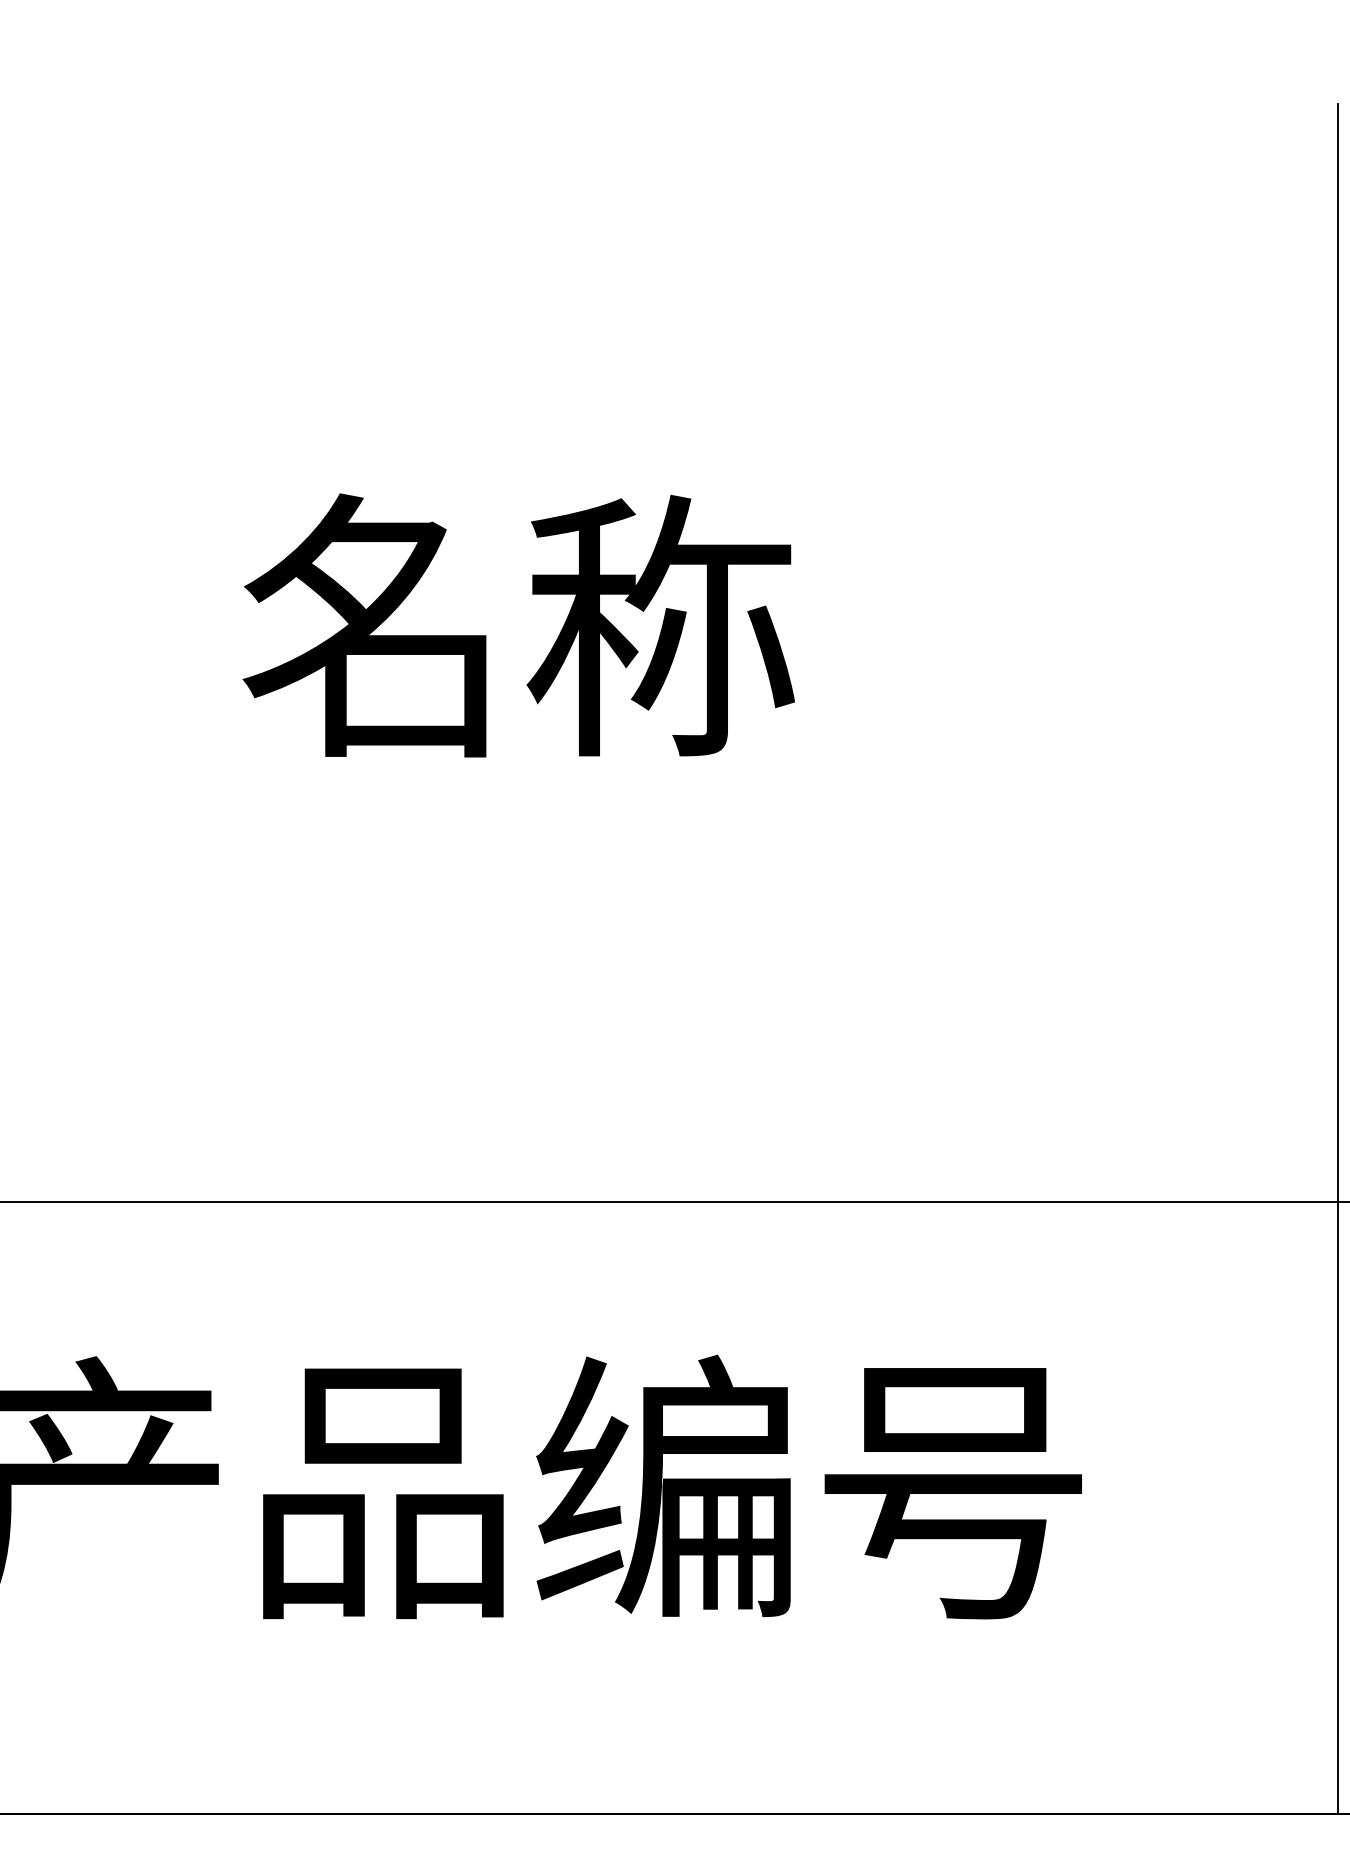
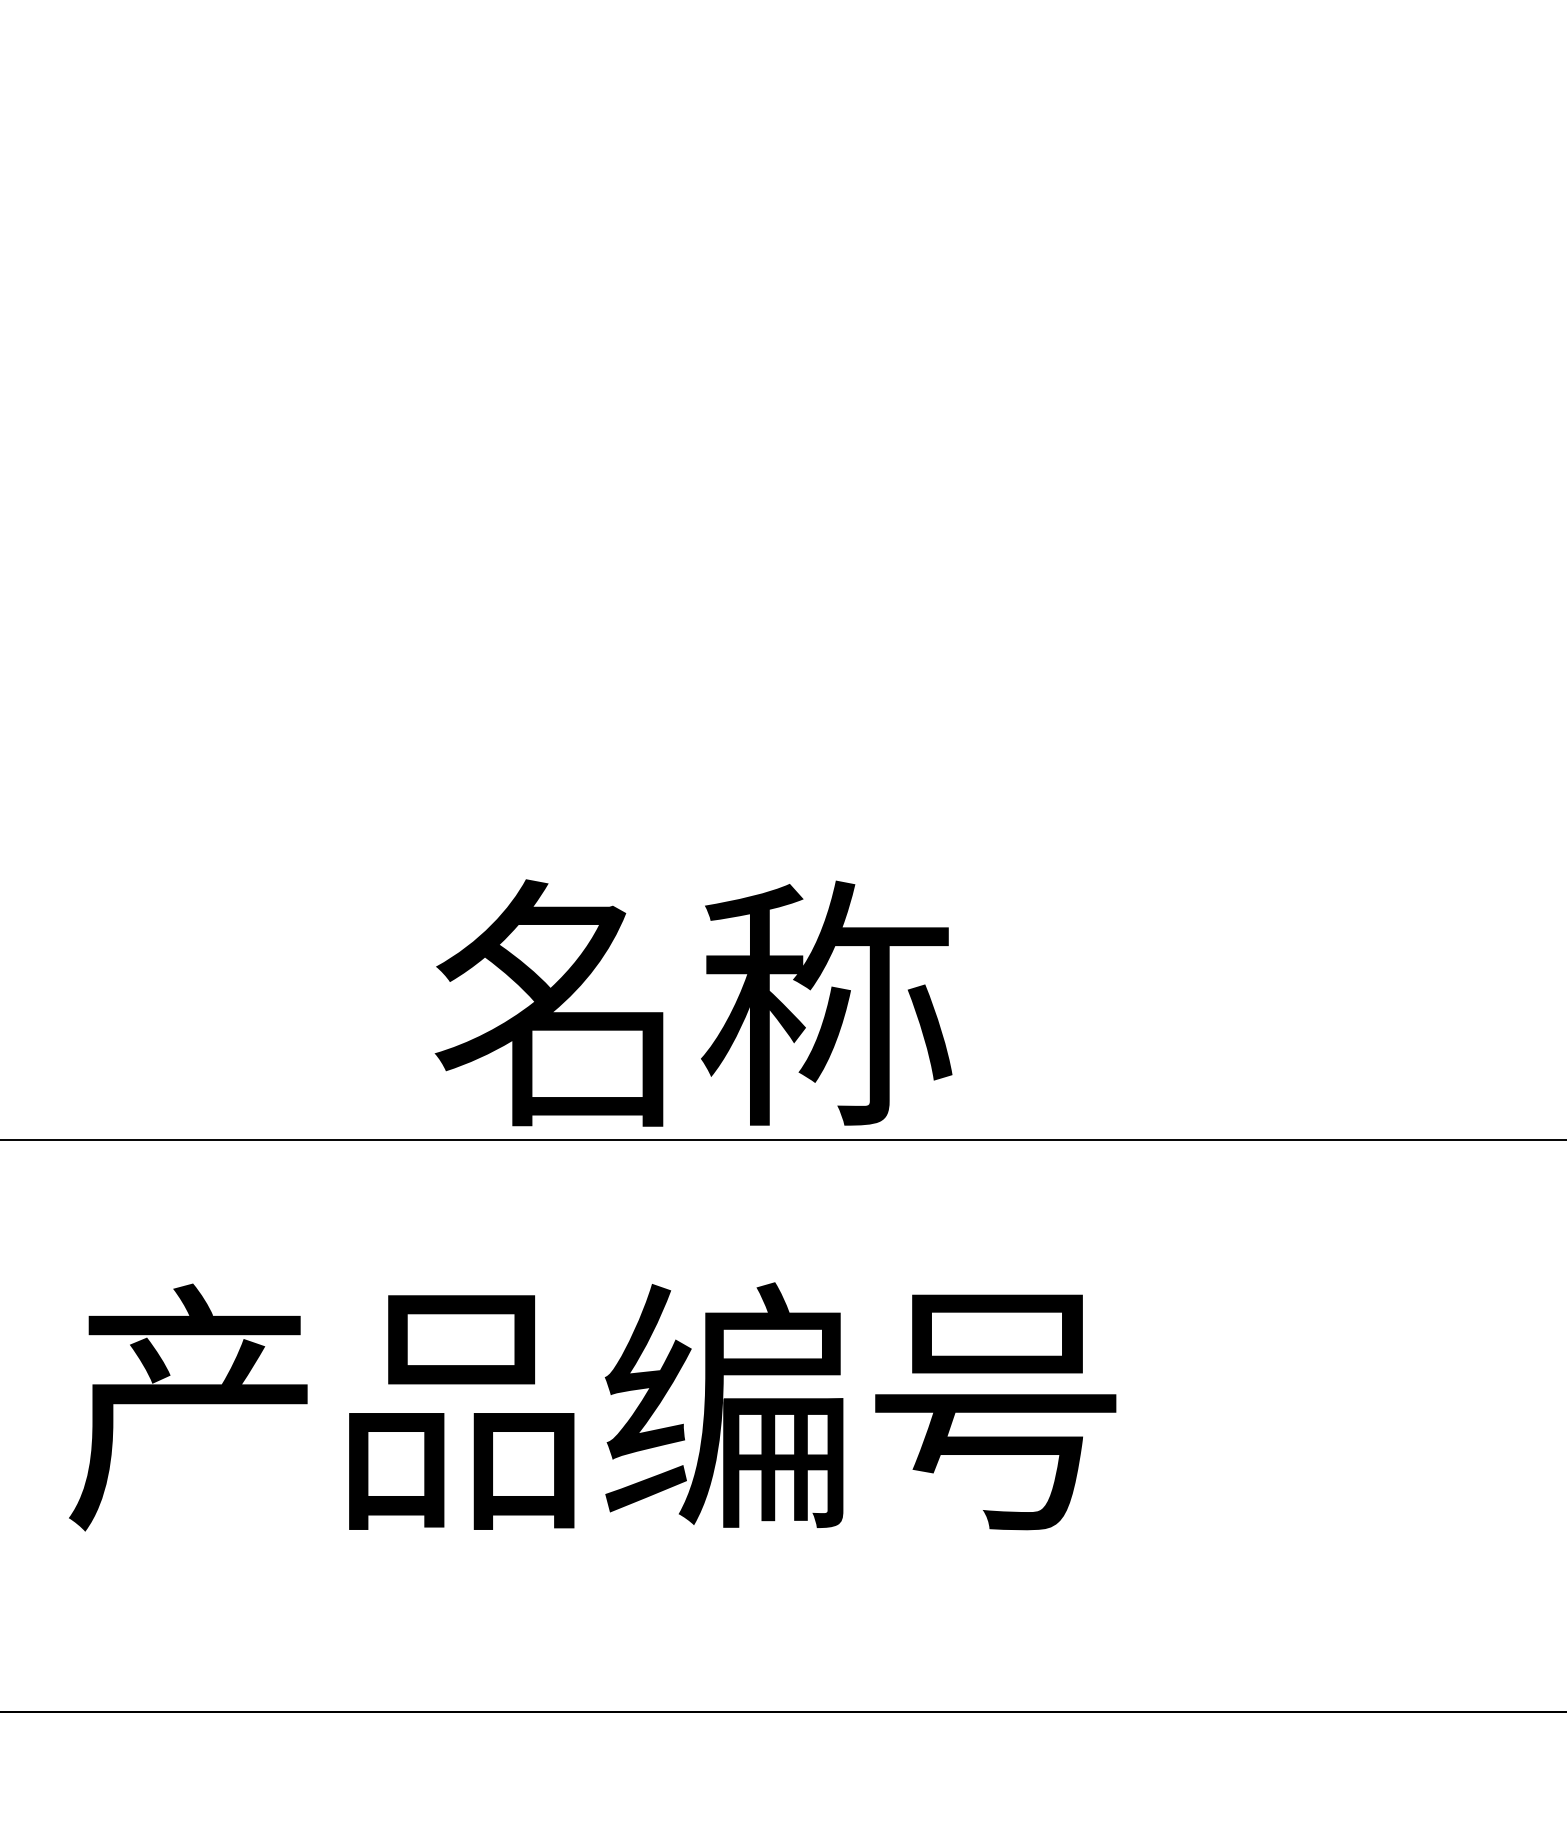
text: (518, 624) -> (693, 1002), moved
line: (1338, 958) -> (1356, 911), removed

